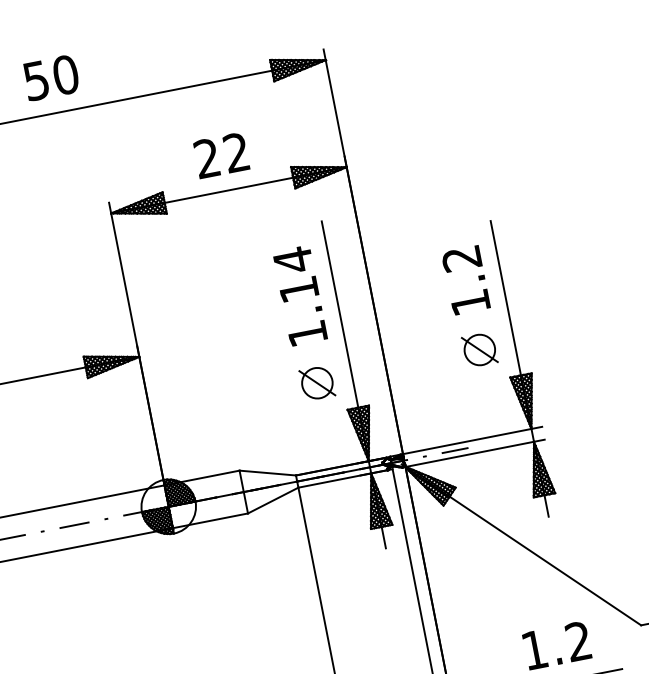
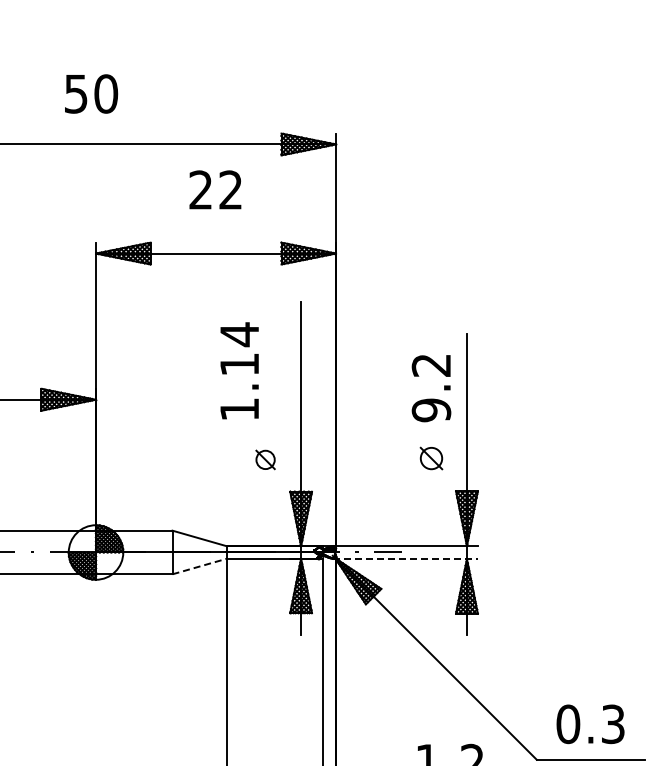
text: (51, 77) -> (91, 93), moved
text: (221, 155) -> (215, 189), moved
text: (300, 295) -> (239, 370), moved
text: (470, 302) -> (431, 410), 1.2 -> 9.2
part: (479, 349) -> (431, 458), size x0.7
part: (317, 382) -> (265, 459), size x0.6
line: (473, 454) -> (405, 559), solid -> dashed
line: (273, 500) -> (200, 566), solid -> dashed

